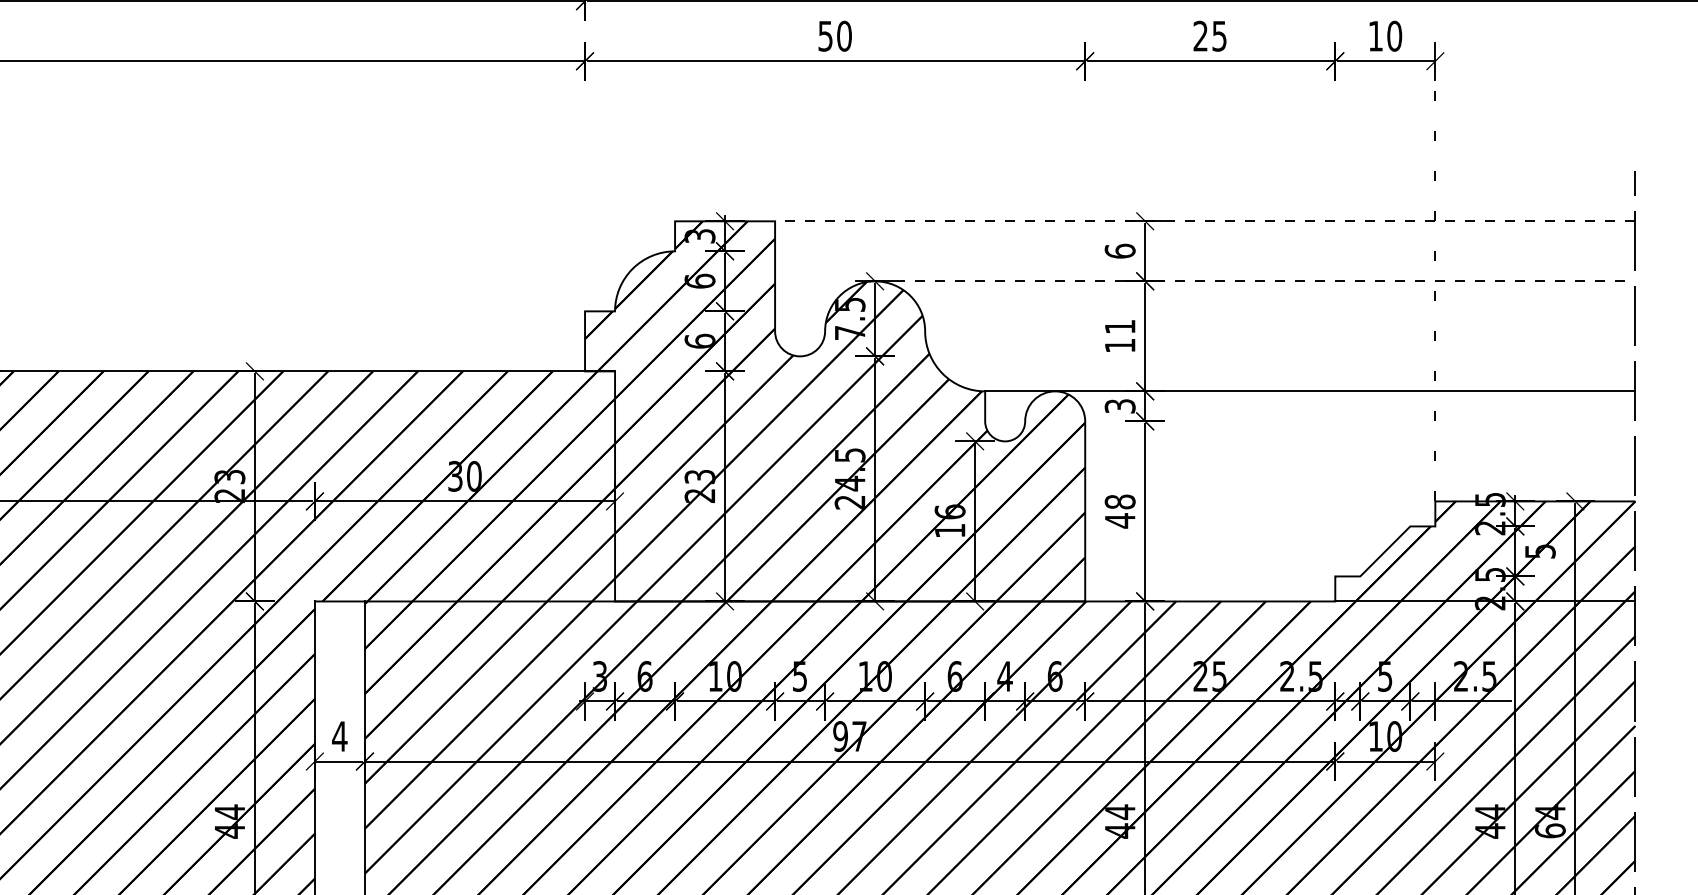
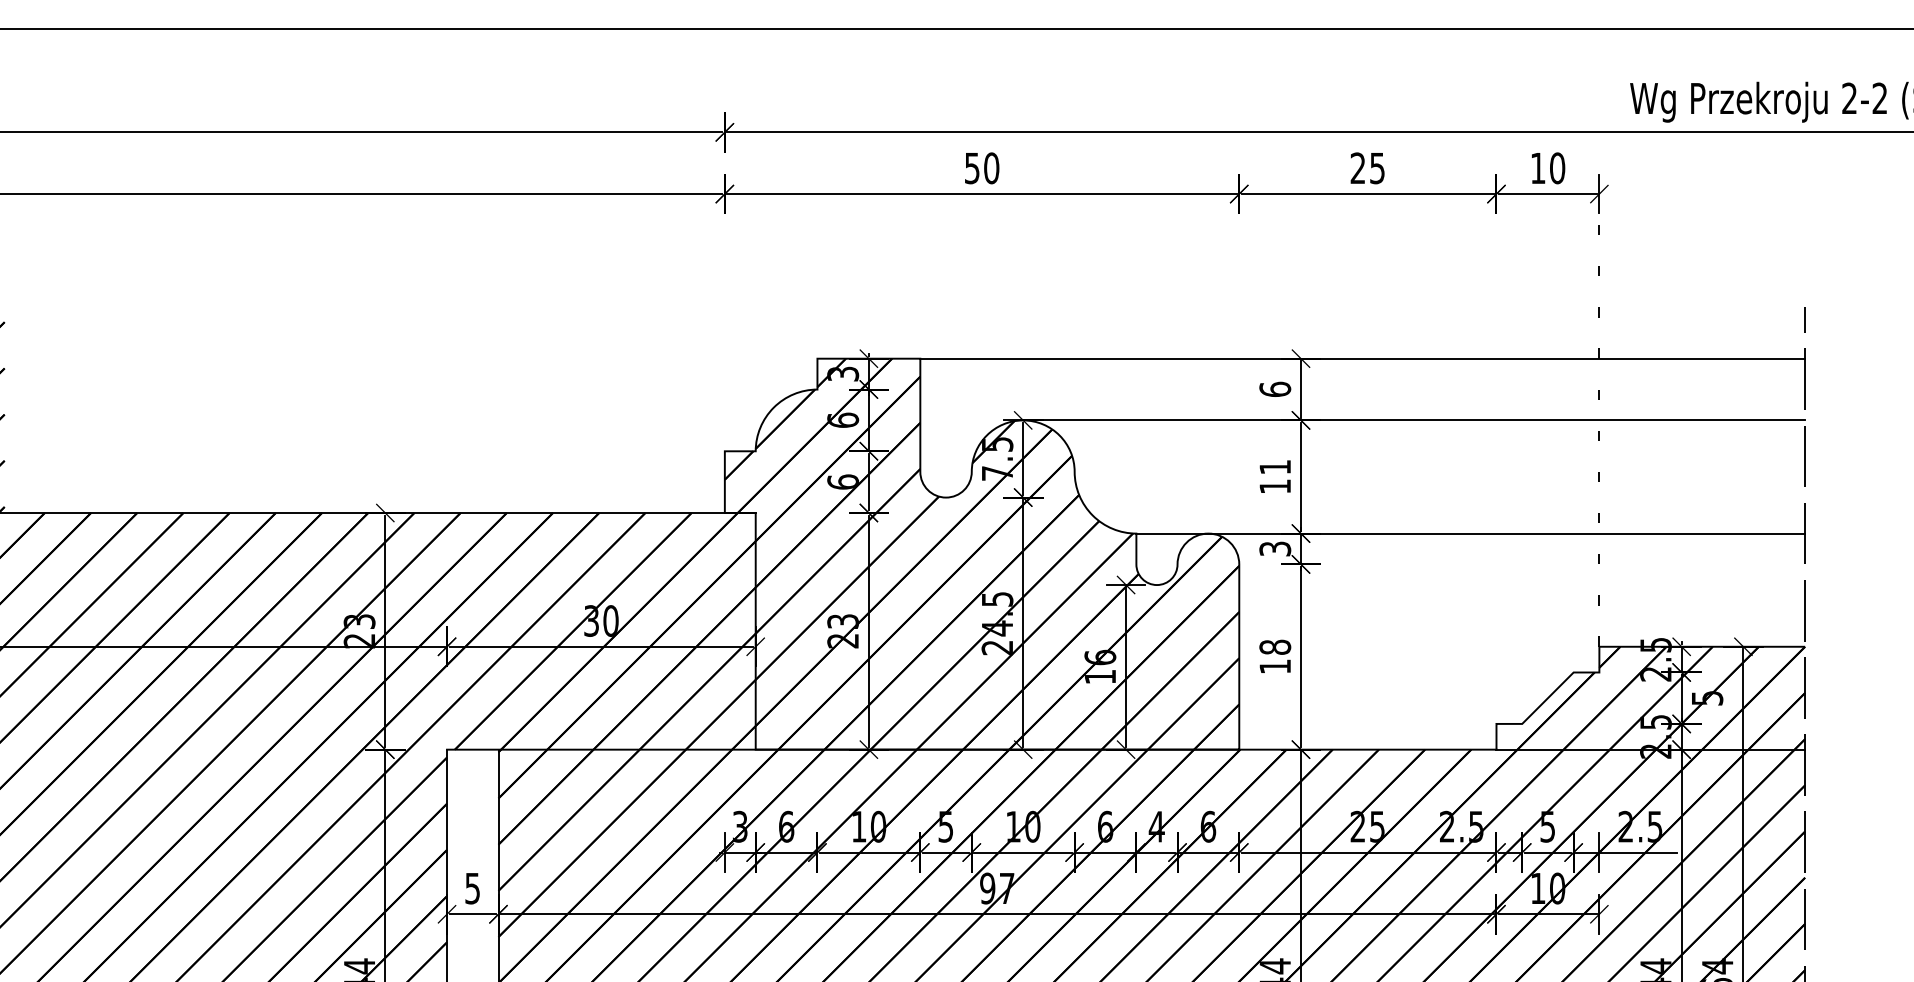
line: (1205, 221) -> (1362, 358), dashed -> solid
line: (1255, 281) -> (1414, 420), dashed -> solid
text: (1119, 520) -> (1274, 666), 48 -> 18
text: (339, 736) -> (472, 888), 4 -> 5

